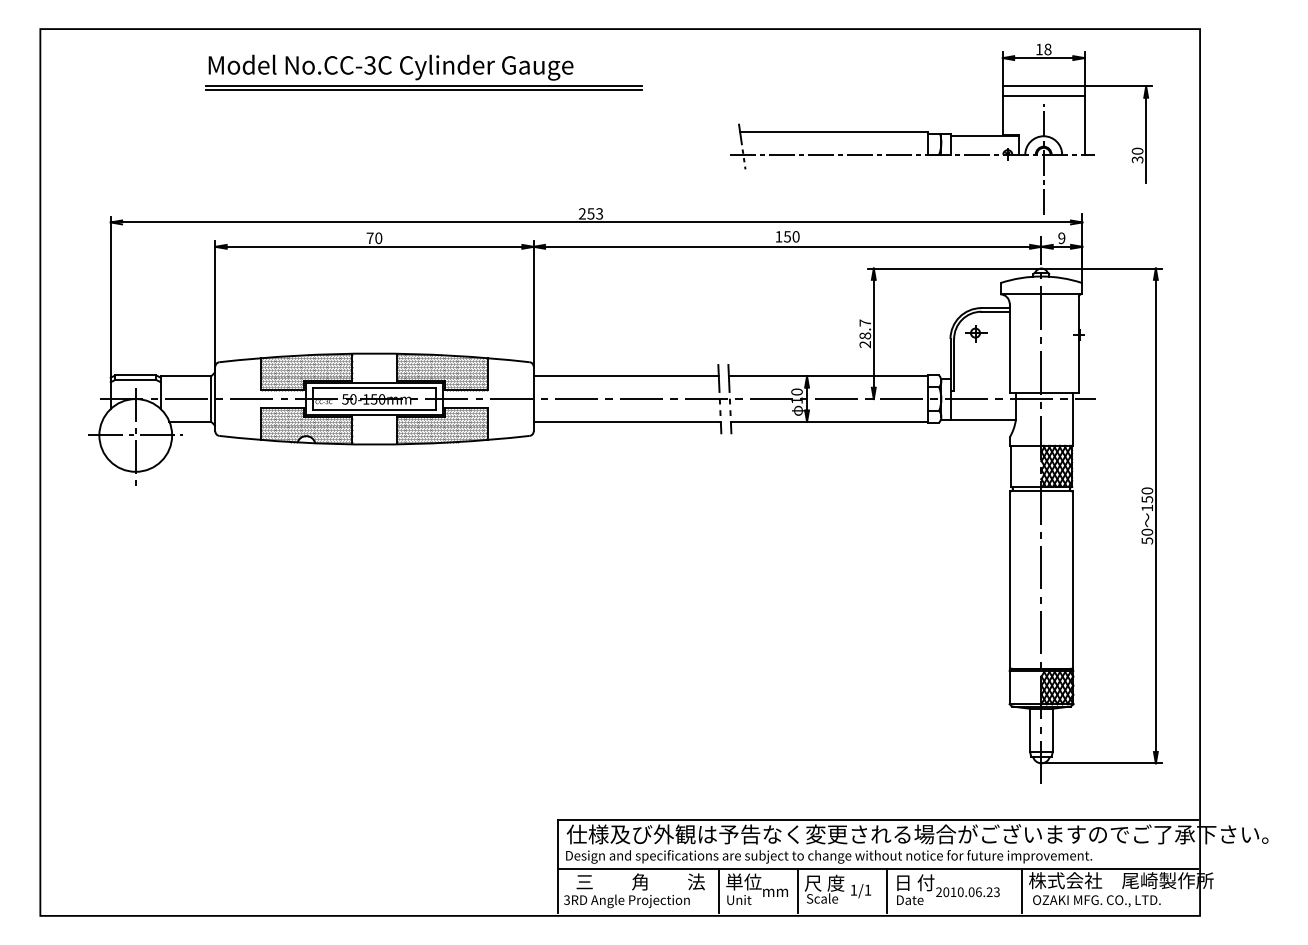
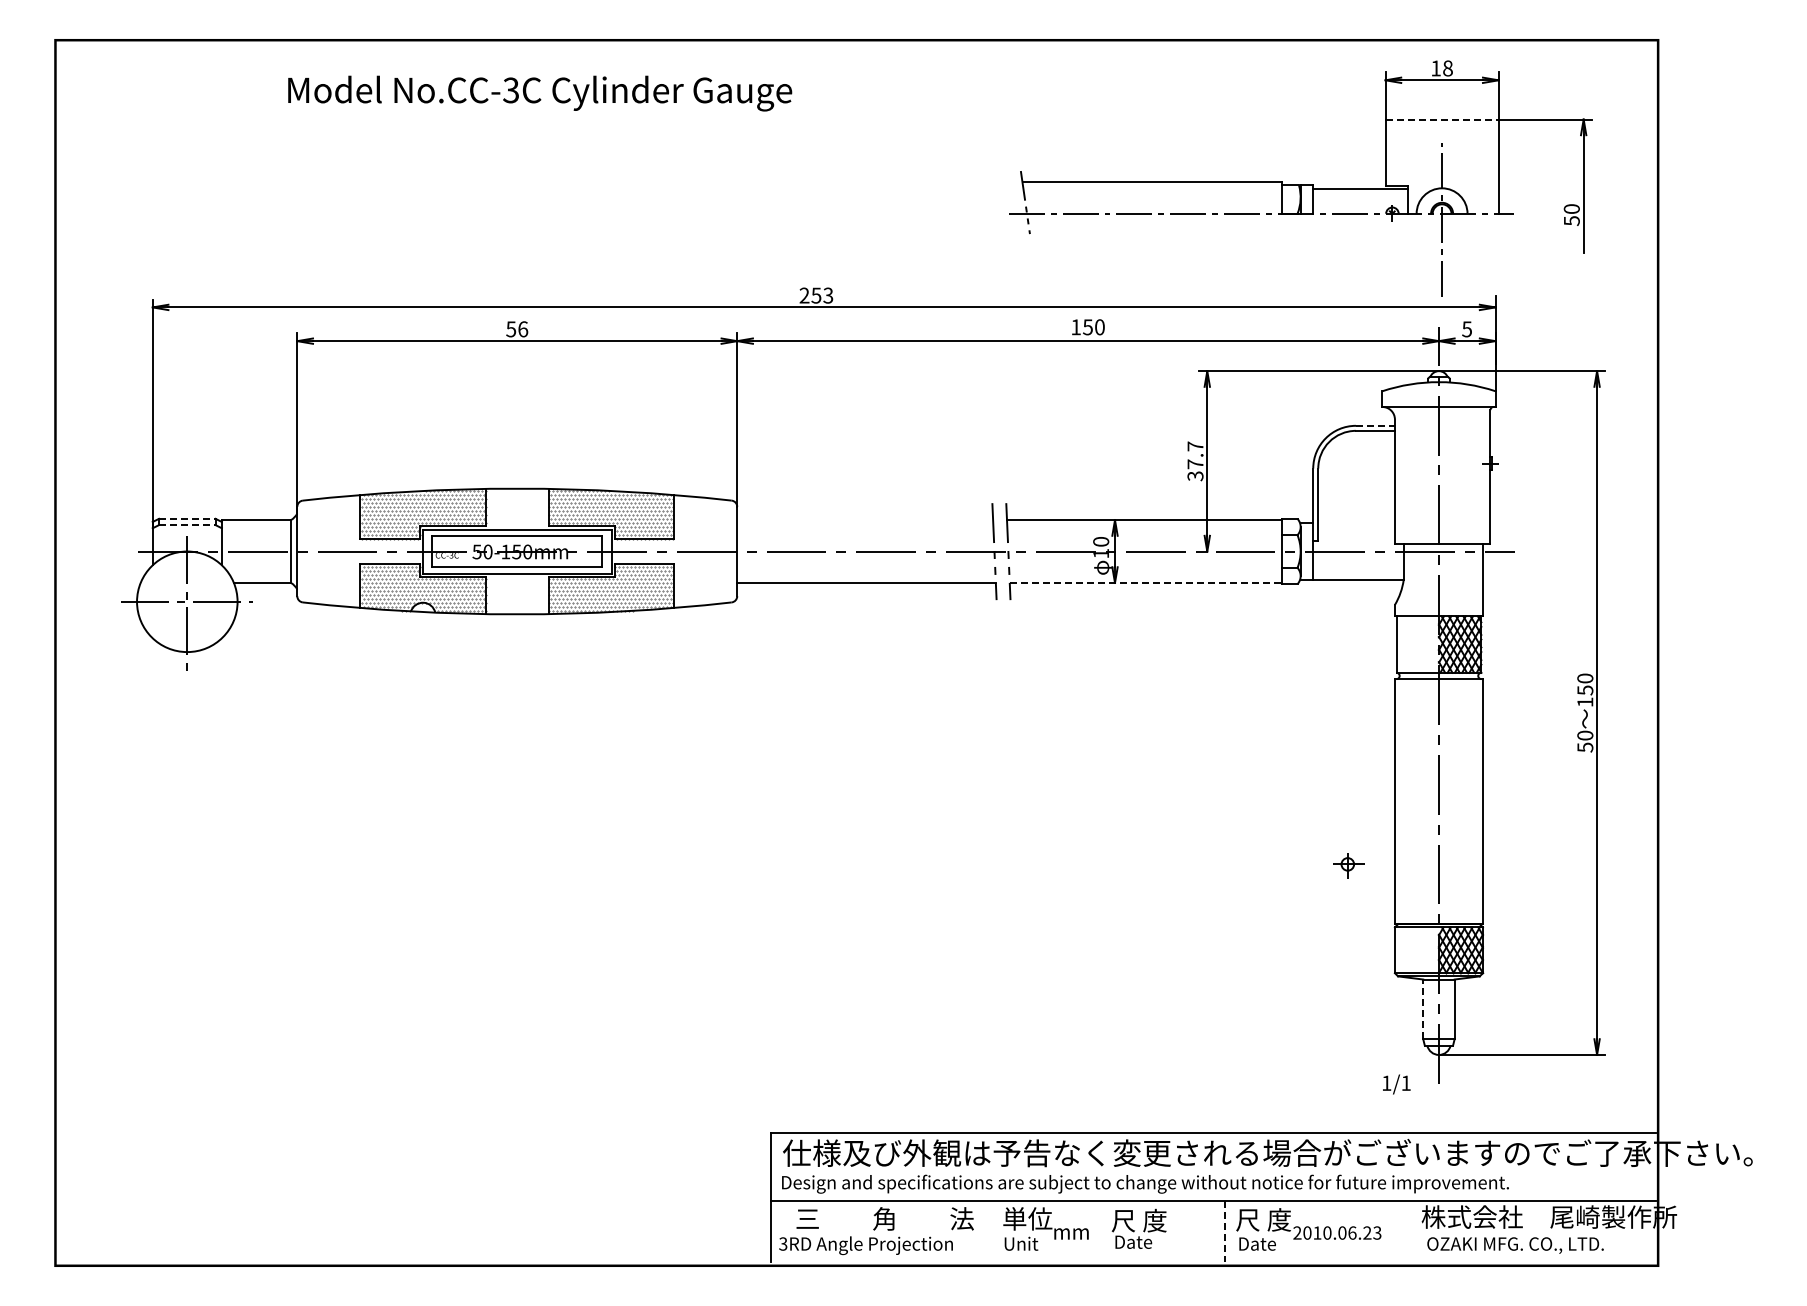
line: (423, 85) -> (585, 118), removed
line: (1044, 86) -> (1442, 119), solid -> dashed
line: (423, 90) -> (585, 124), removed
line: (1043, 95) -> (1441, 132), removed
text: (1137, 159) -> (1571, 220), 30 -> 50
text: (374, 238) -> (517, 329), 70 -> 56
text: (1061, 238) -> (1466, 329), 9 -> 5
line: (995, 307) -> (1375, 425), solid -> dashed
part: (976, 333) -> (1348, 865), moved
text: (865, 340) -> (1195, 470), 28.7 -> 37.7
line: (135, 375) -> (187, 518), solid -> dashed
line: (626, 376) -> (865, 520), removed
line: (135, 380) -> (187, 525), solid -> dashed
line: (829, 421) -> (1146, 582), solid -> dashed
line: (1030, 730) -> (1423, 1009), solid -> dashed
text: (914, 882) -> (1263, 1219), 日 付 -> 尺 度
line: (718, 891) -> (992, 1231), removed
line: (797, 891) -> (1102, 1231), removed
text: (860, 891) -> (1396, 1084), moved
line: (886, 891) -> (1225, 1231), solid -> dashed
line: (1022, 891) -> (1412, 1231), removed
text: (821, 898) -> (1135, 1241), Scale -> Date

